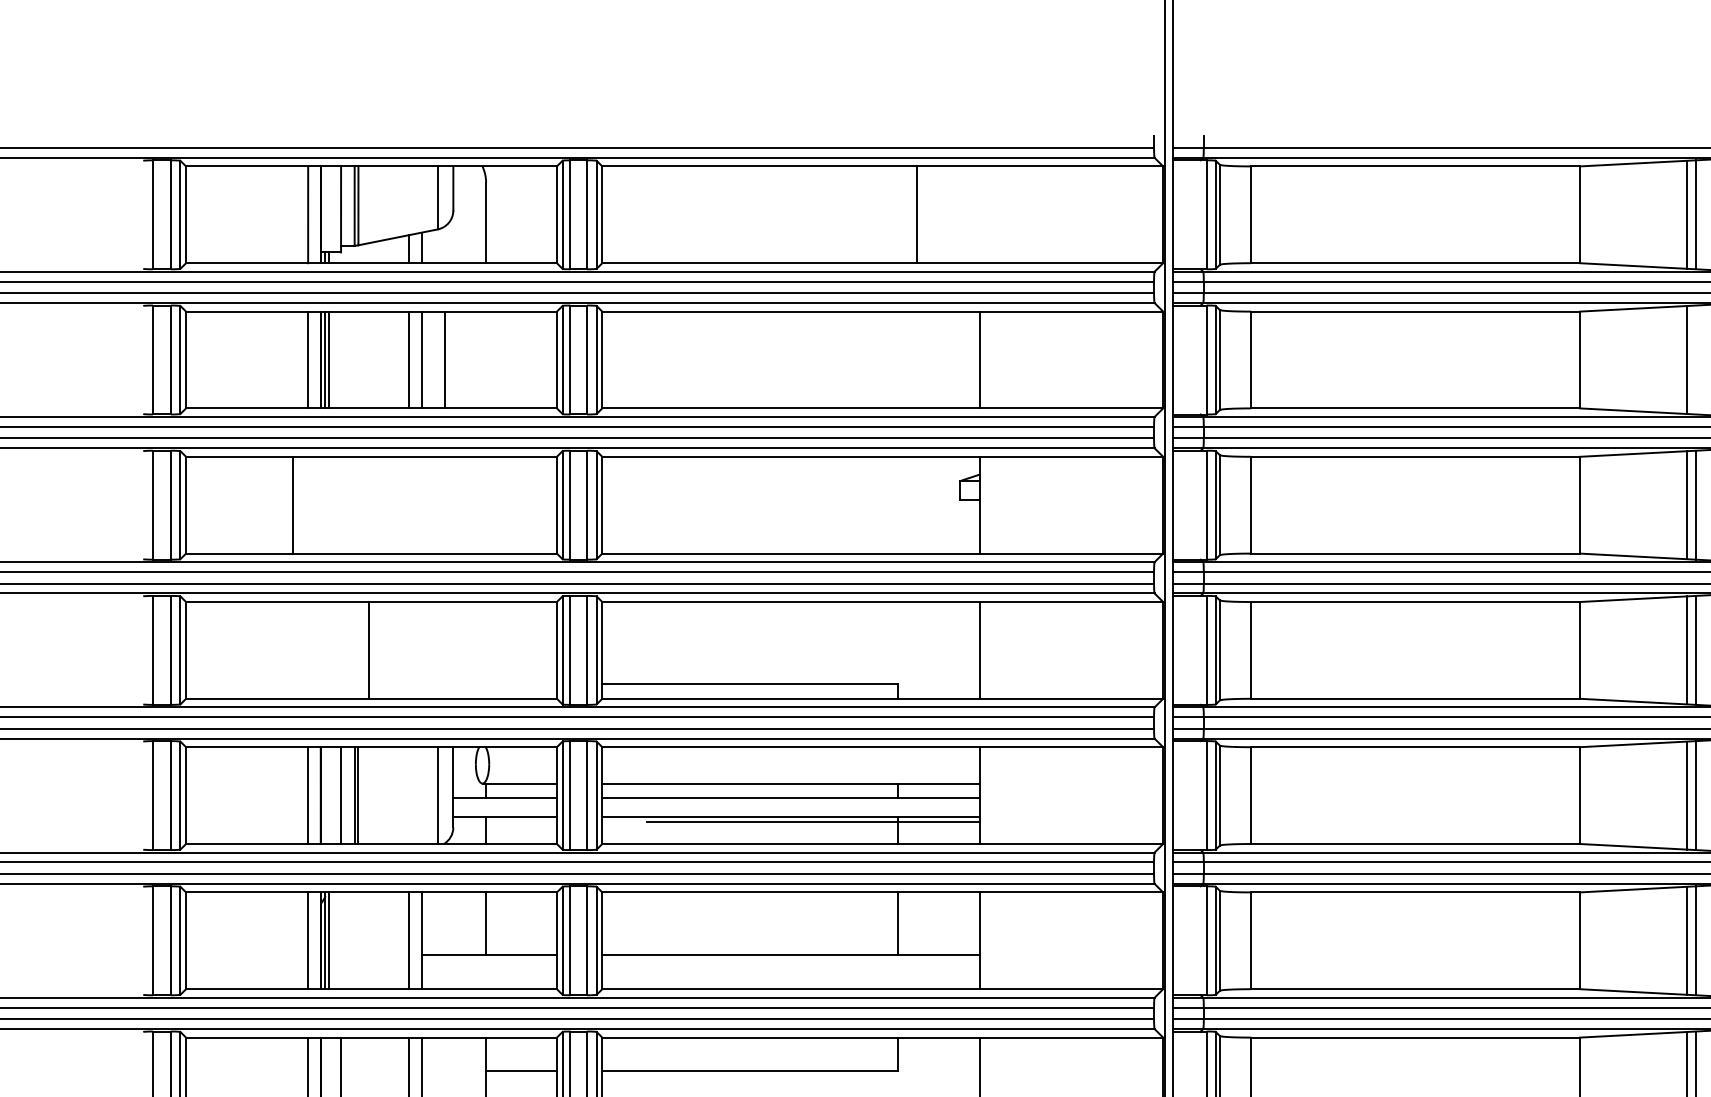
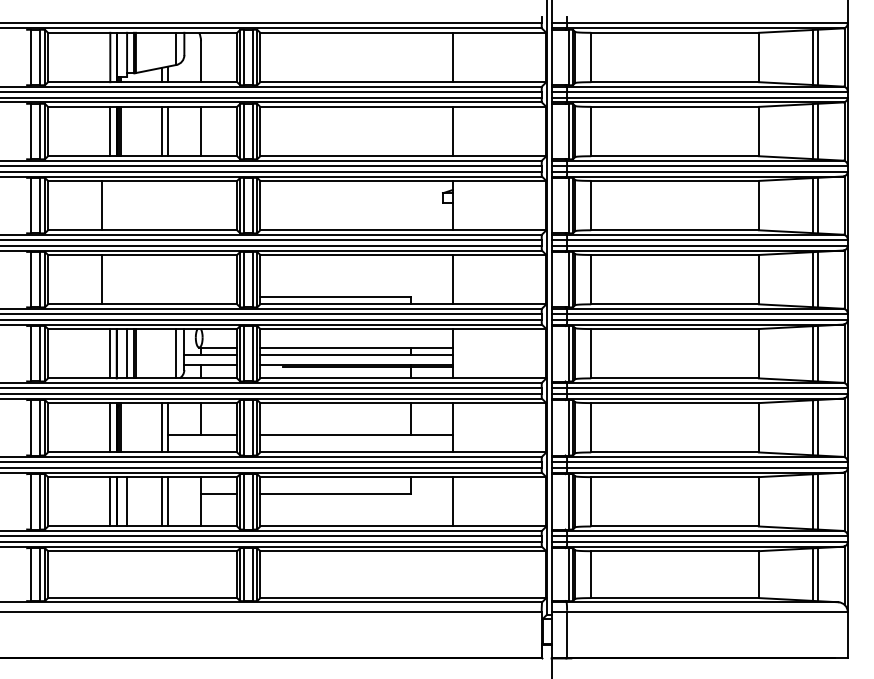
line: (916, 214) -> (452, 57), moved
line: (445, 359) -> (201, 131), moved
line: (1696, 359) -> (818, 131), added
line: (369, 650) -> (102, 279), moved

